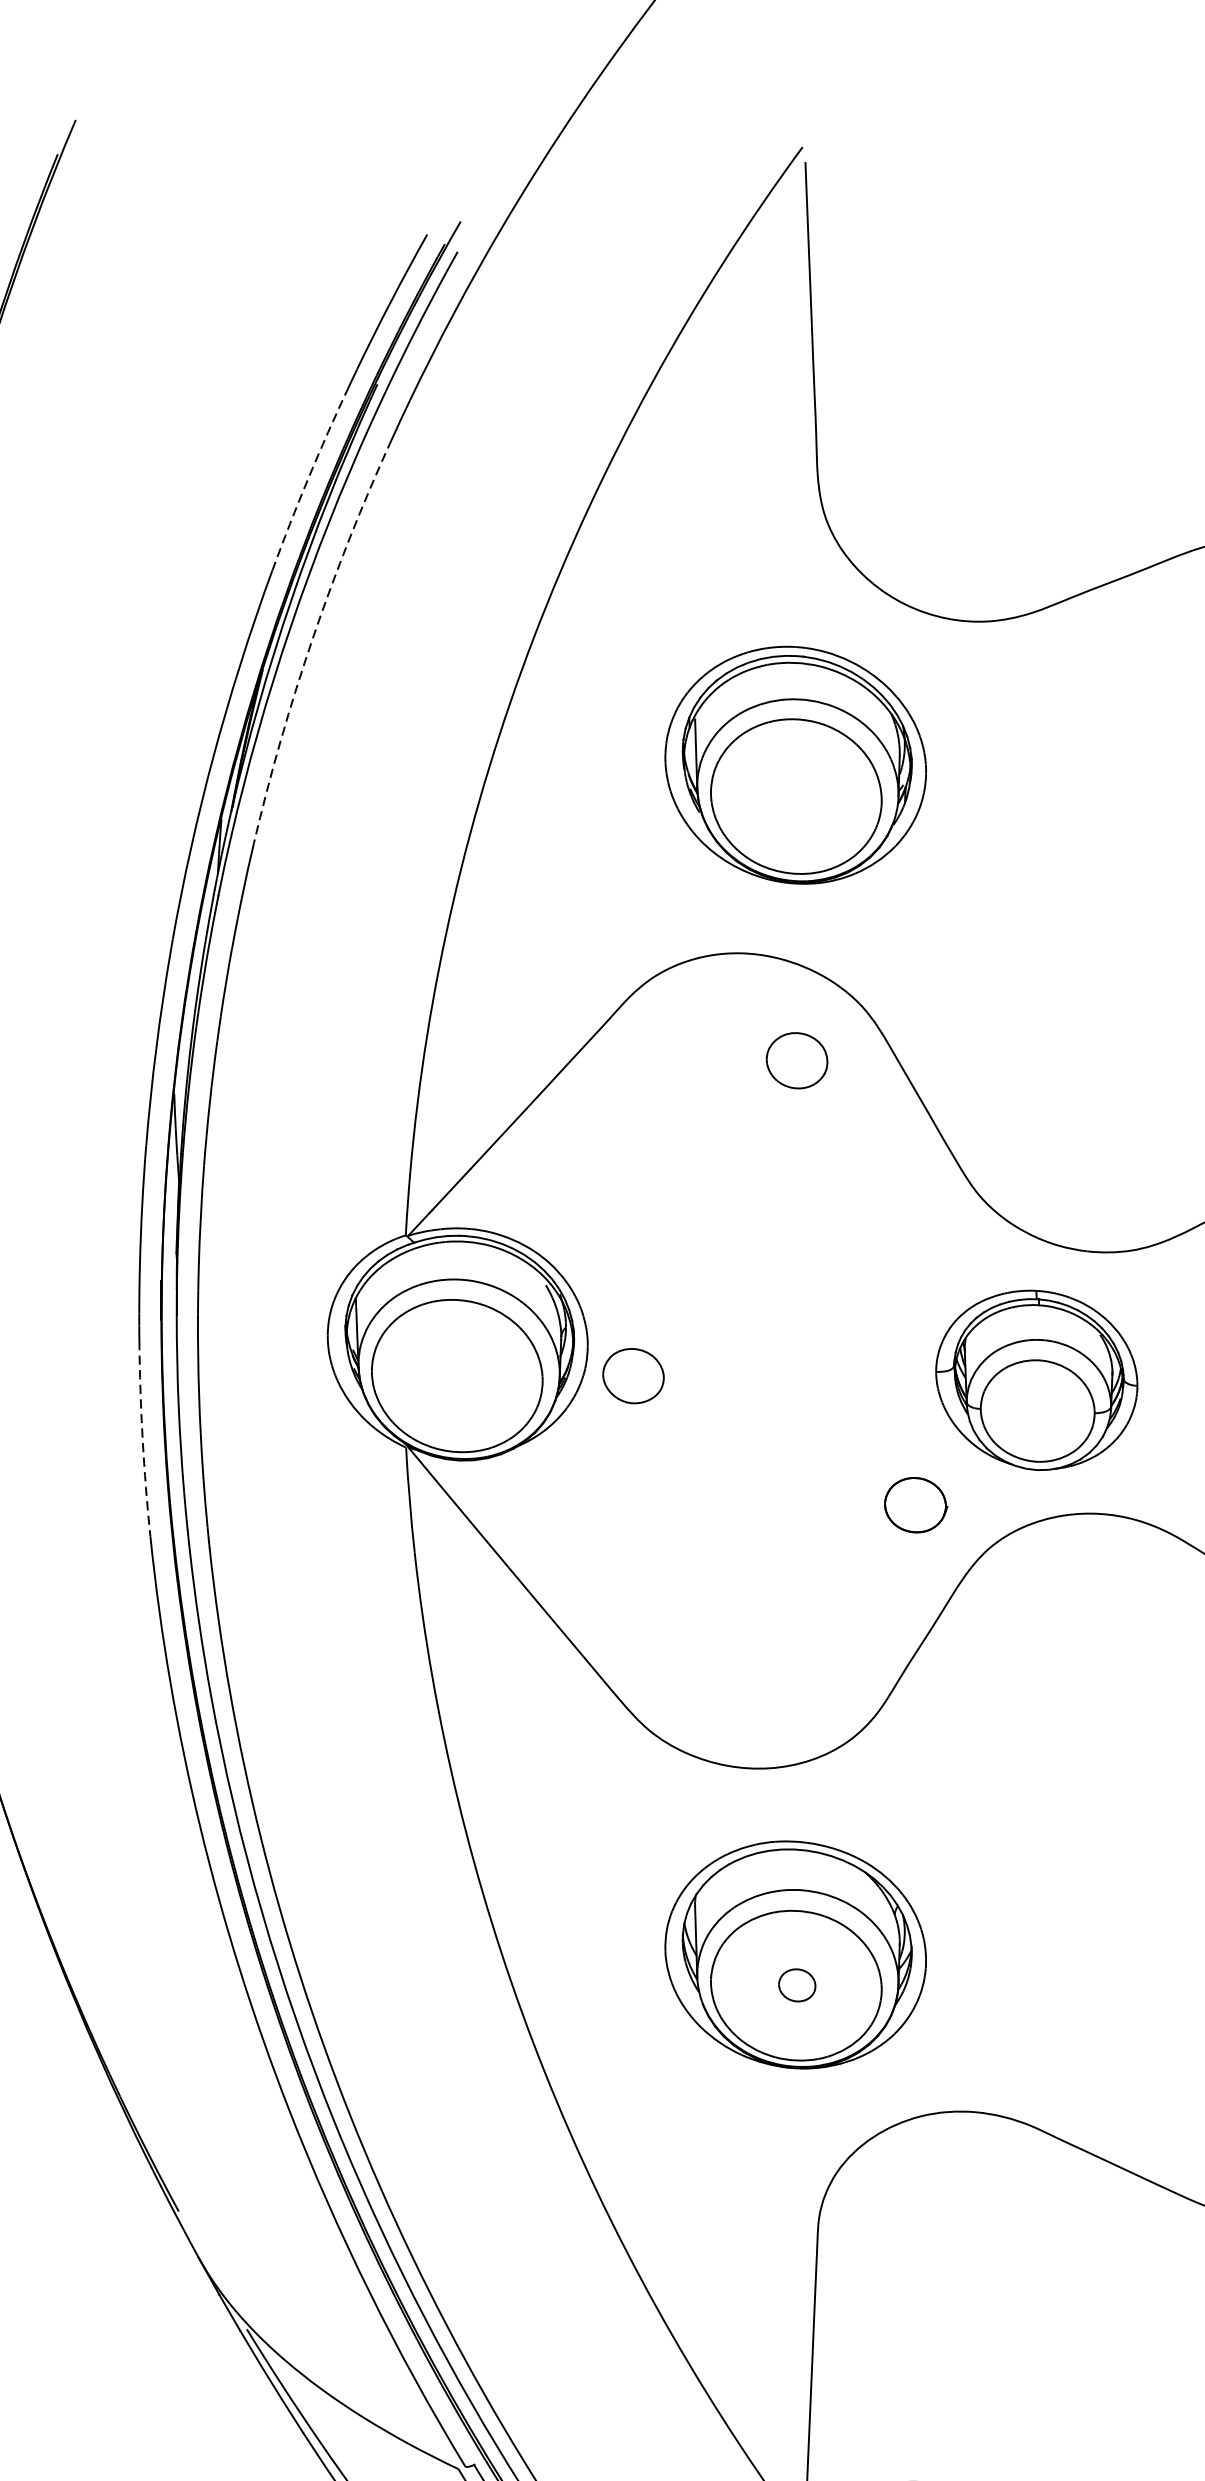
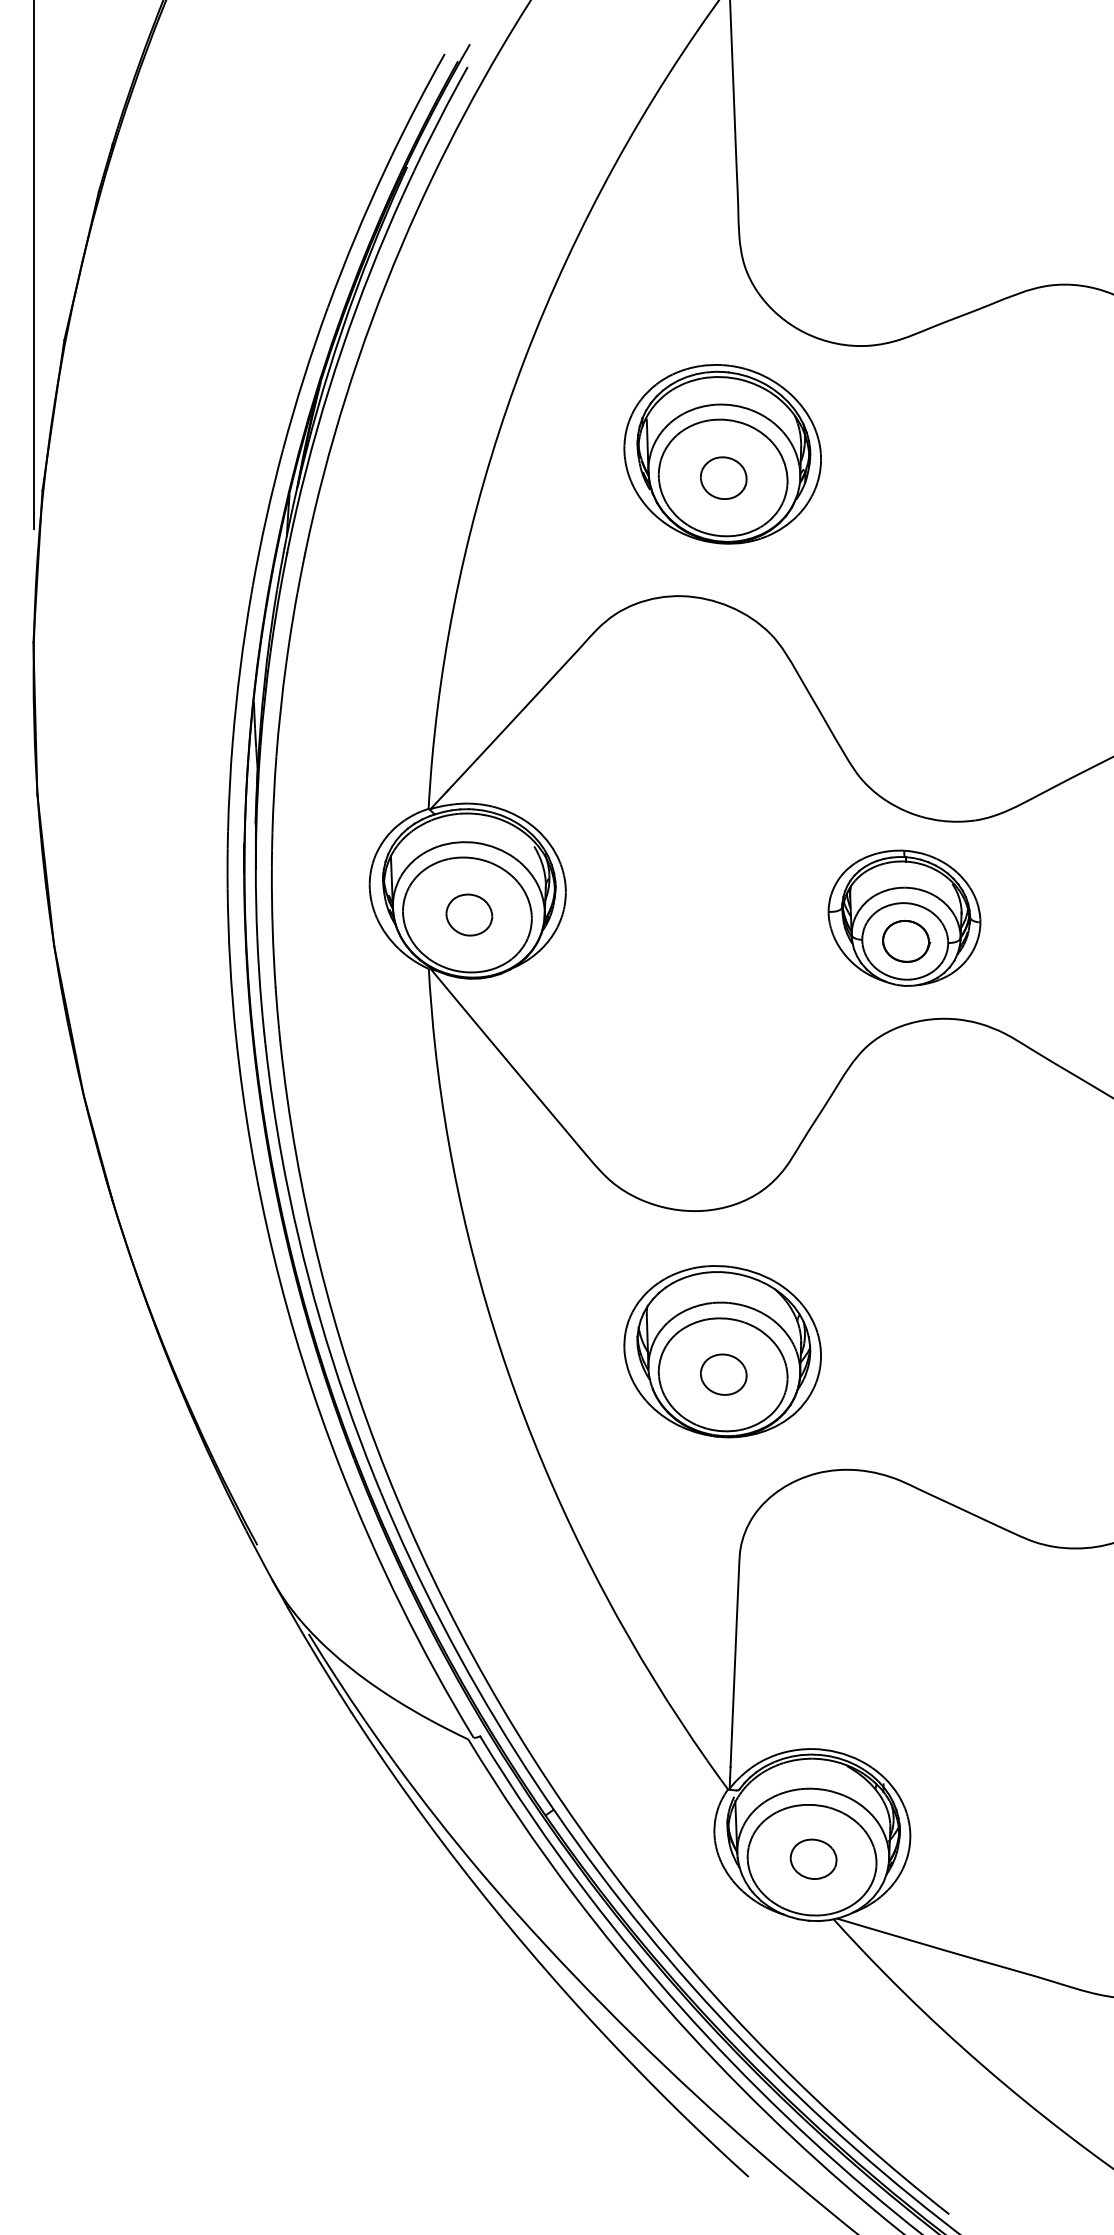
arc: (308, 477) -> (355, 237), dashed -> solid
arc: (312, 638) -> (358, 358), dashed -> solid
part: (796, 1059) -> (723, 477), moved
part: (633, 1375) -> (469, 914), moved
arc: (143, 1439) -> (230, 962), dashed -> solid
part: (916, 1503) -> (906, 940), moved
part: (796, 1985) -> (723, 1374), size x1.67

